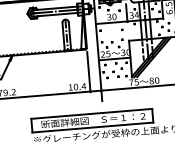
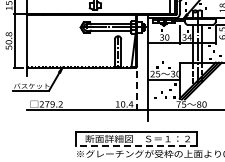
line: (89, 72) -> (137, 90), solid -> dashed
line: (92, 127) -> (136, 146), solid -> dashed

